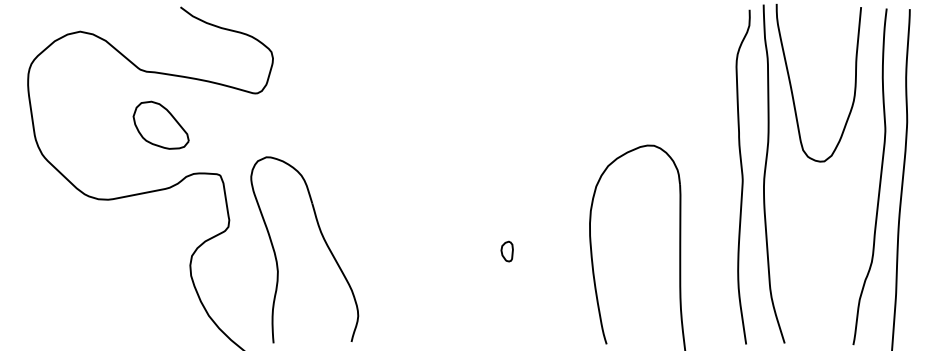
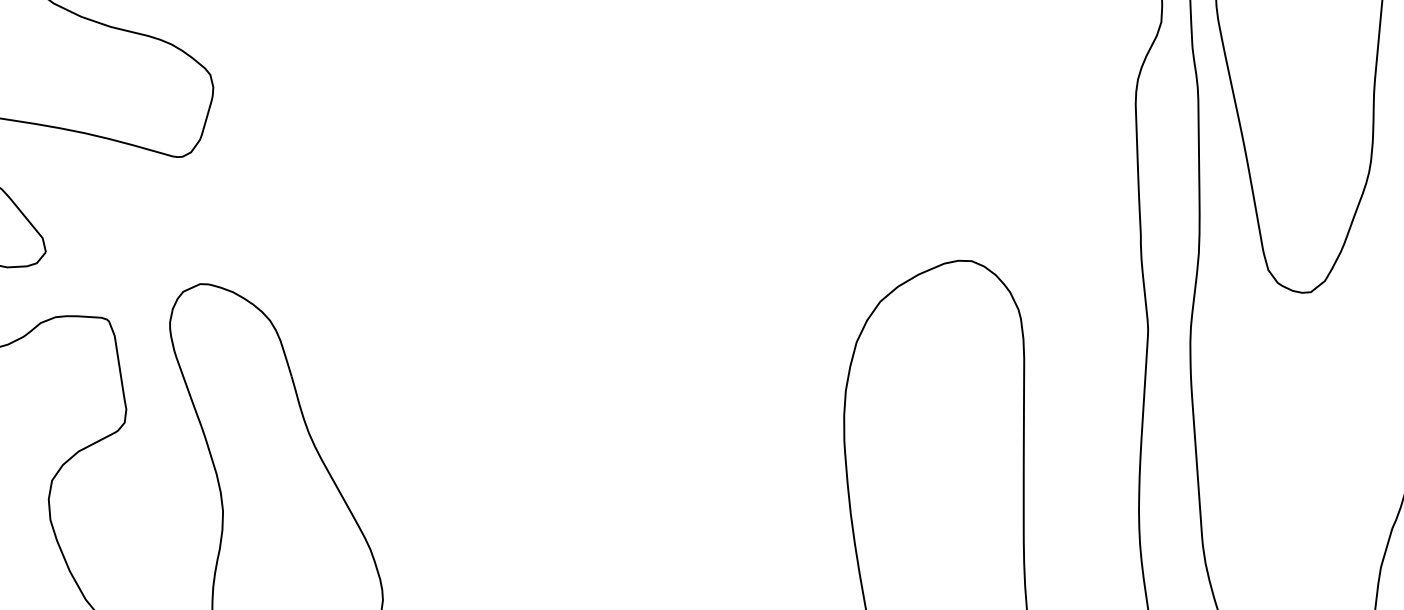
part: (506, 251) -> (677, 471), removed

